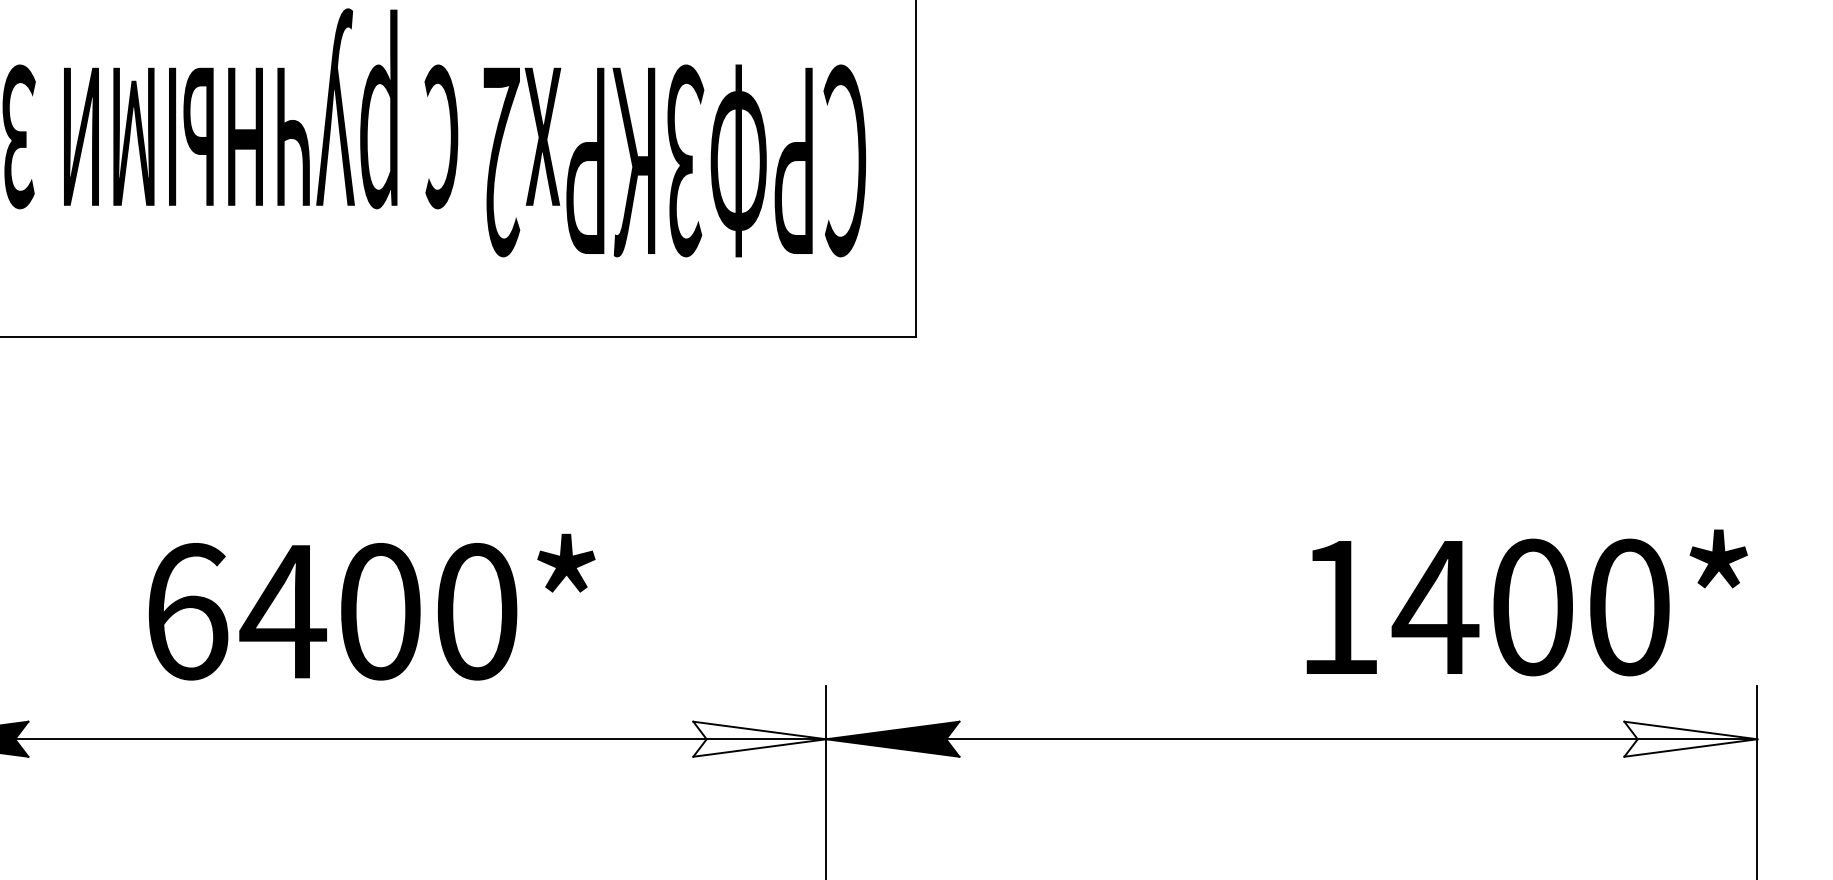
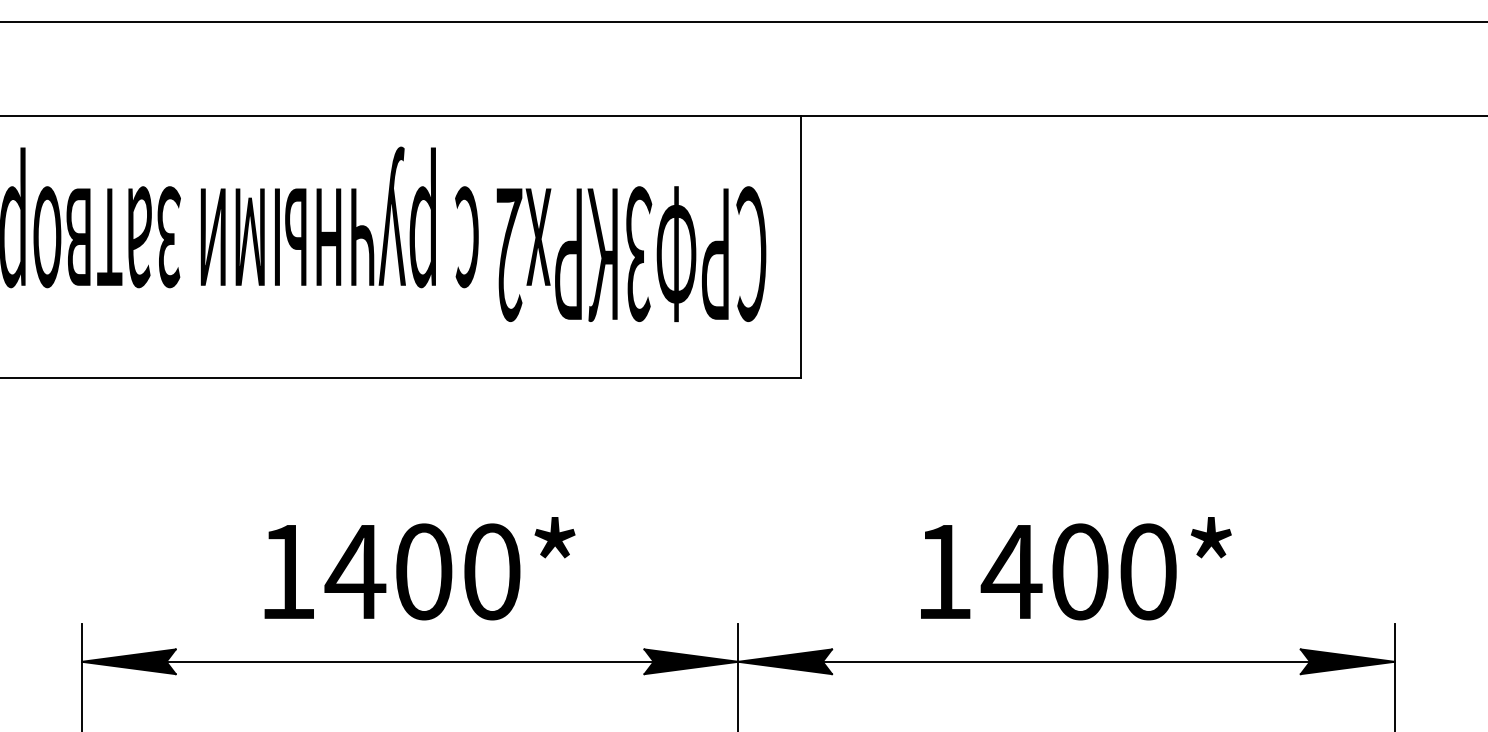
text: (1527, 602) -> (1076, 568), moved
text: (188, 611) -> (288, 571), 6400* -> 1400*
fill: (760, 738) -> (691, 661), added
fill: (1690, 738) -> (1347, 661), added

